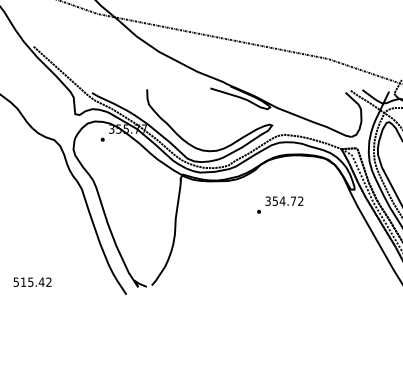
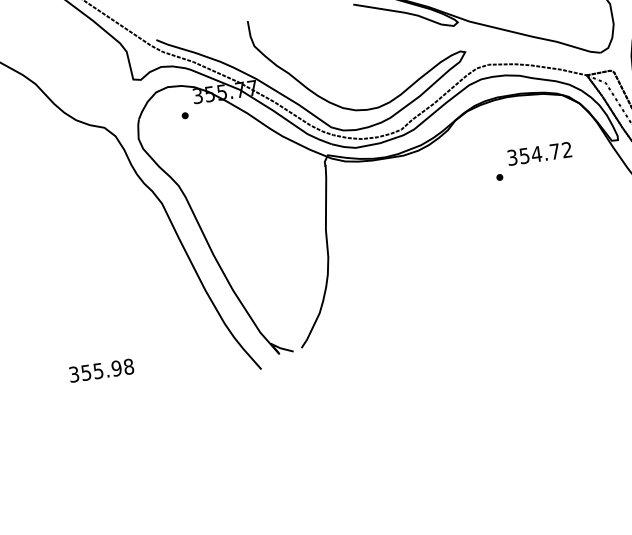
text: (280, 204) -> (533, 160), moved
text: (32, 281) -> (101, 369), 515.42 -> 355.98

